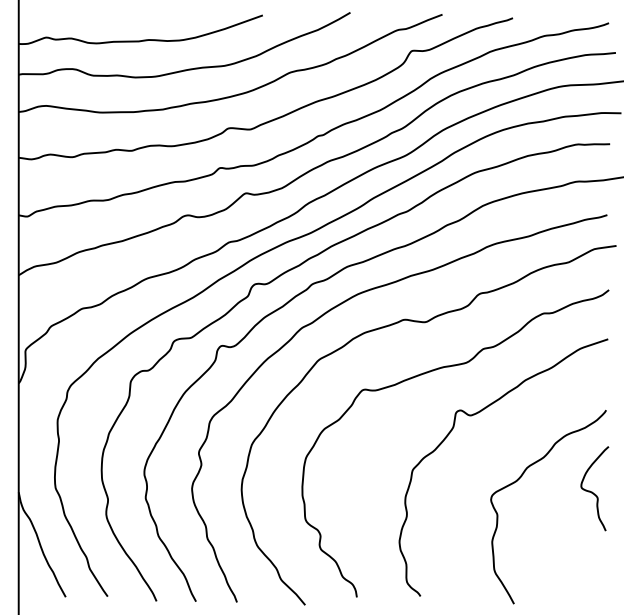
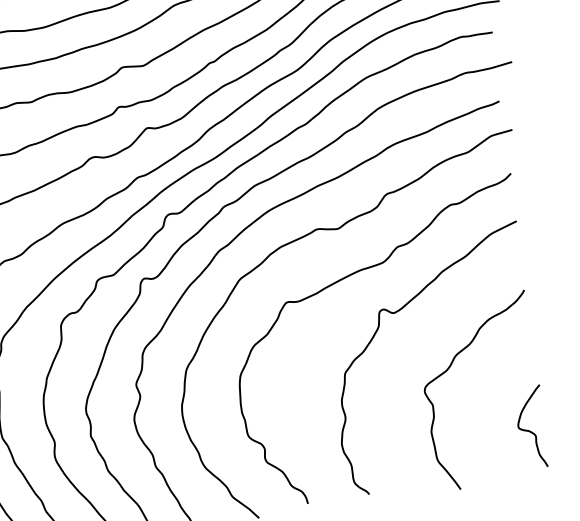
curve: (592, 491) -> (529, 430), moved

